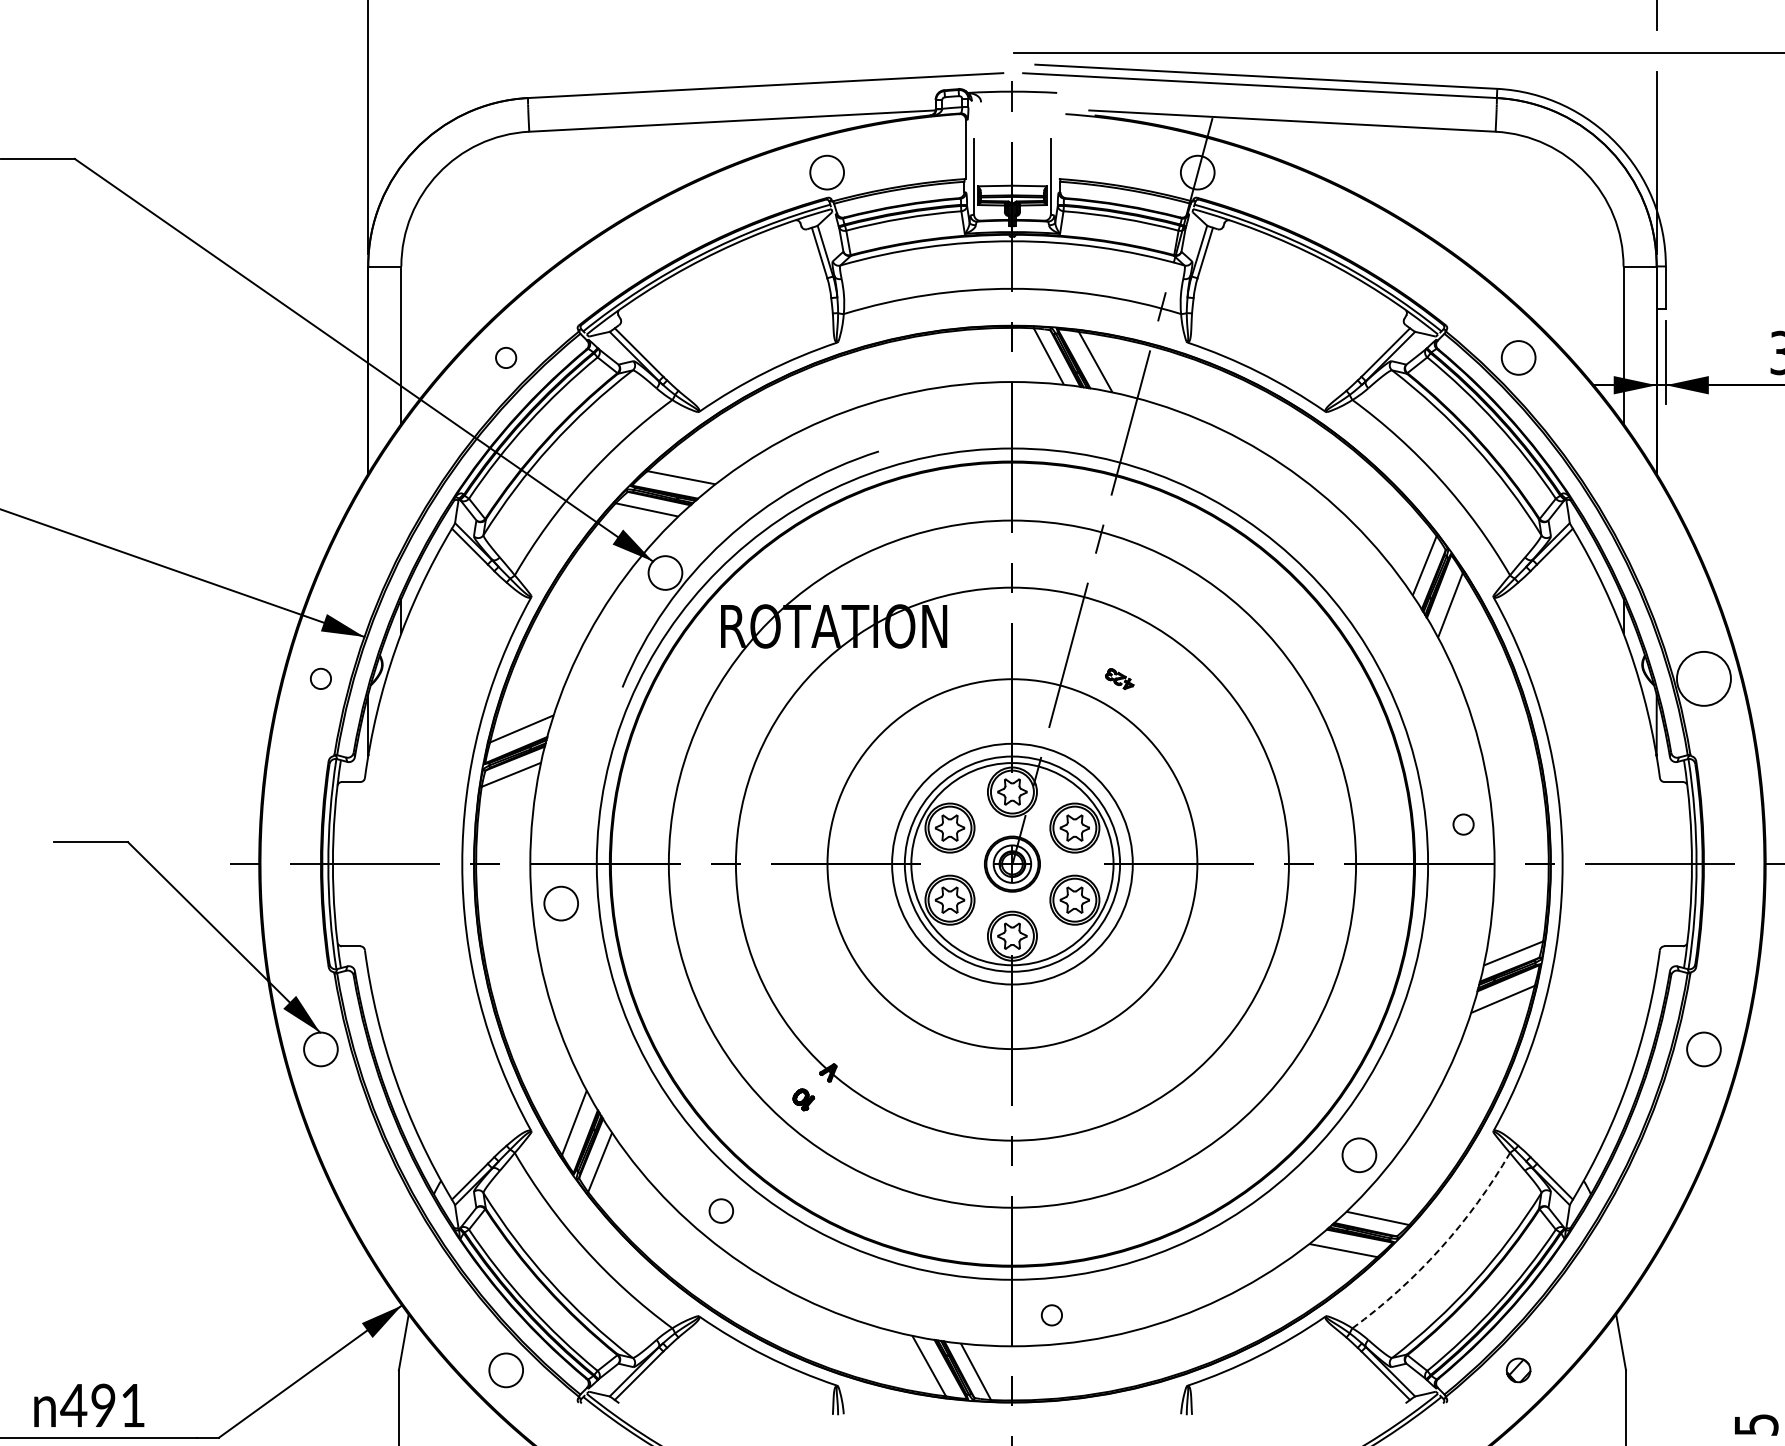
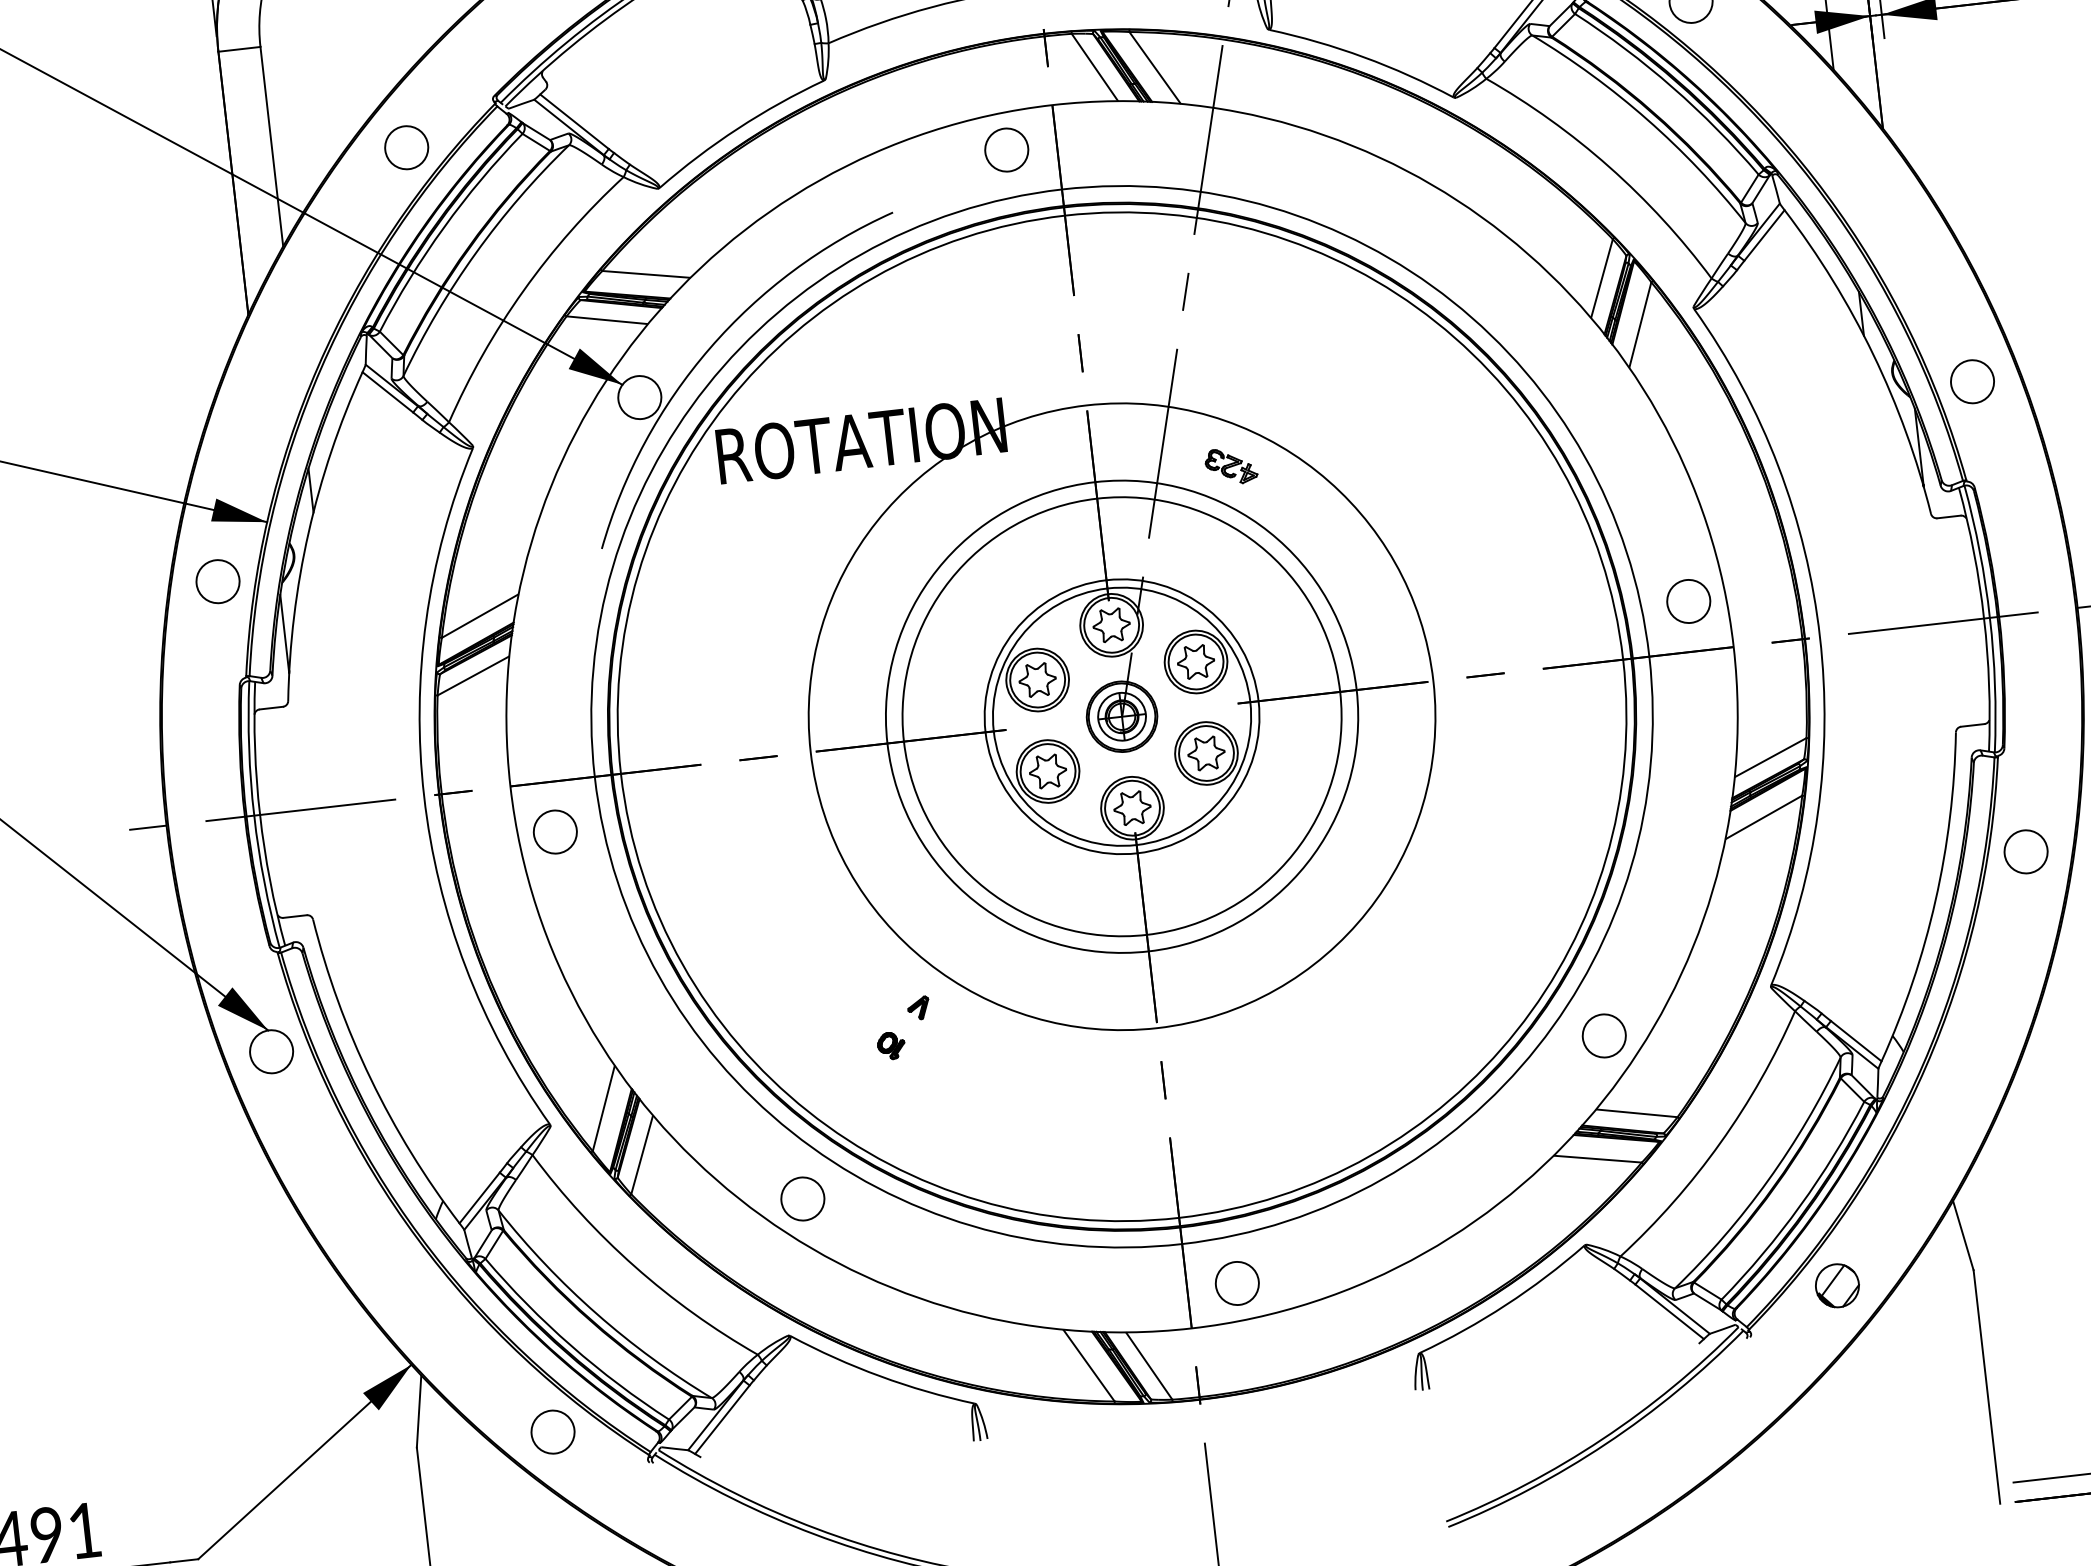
circle: (505, 357) -> (405, 147), size x1.67
circle: (972, 412) -> (1006, 149), added
circle: (320, 678) -> (217, 581), size x1.67
circle: (1703, 678) -> (1971, 381), size x0.62
part: (1119, 679) -> (1231, 467), size x1.43
circle: (1463, 824) -> (1688, 601), size x1.67
circle: (1012, 863) -> (1122, 715), size x0.71
circle: (1012, 864) -> (1122, 717), size x1.43
circle: (1012, 864) -> (1122, 717), size x1.43
circle: (721, 1210) -> (803, 1198), size x1.43
arc: (1440, 1248) -> (1720, 1142), dashed -> solid
circle: (1051, 1315) -> (1236, 1283), size x1.67
part: (1518, 1370) -> (1837, 1285), size x1.43

